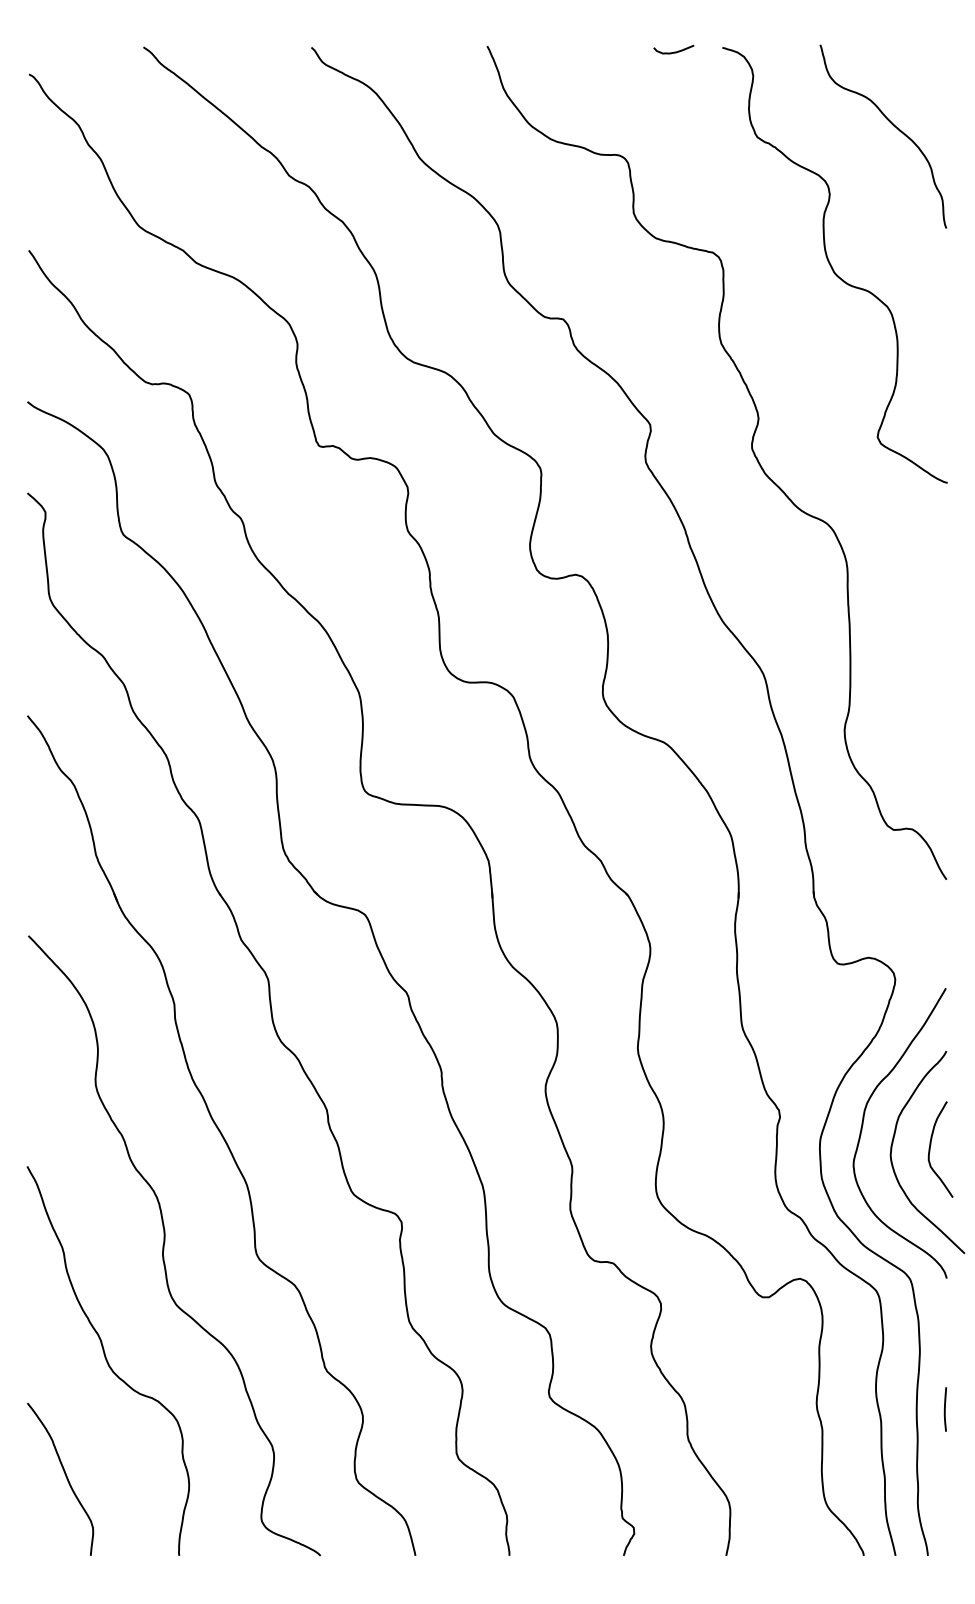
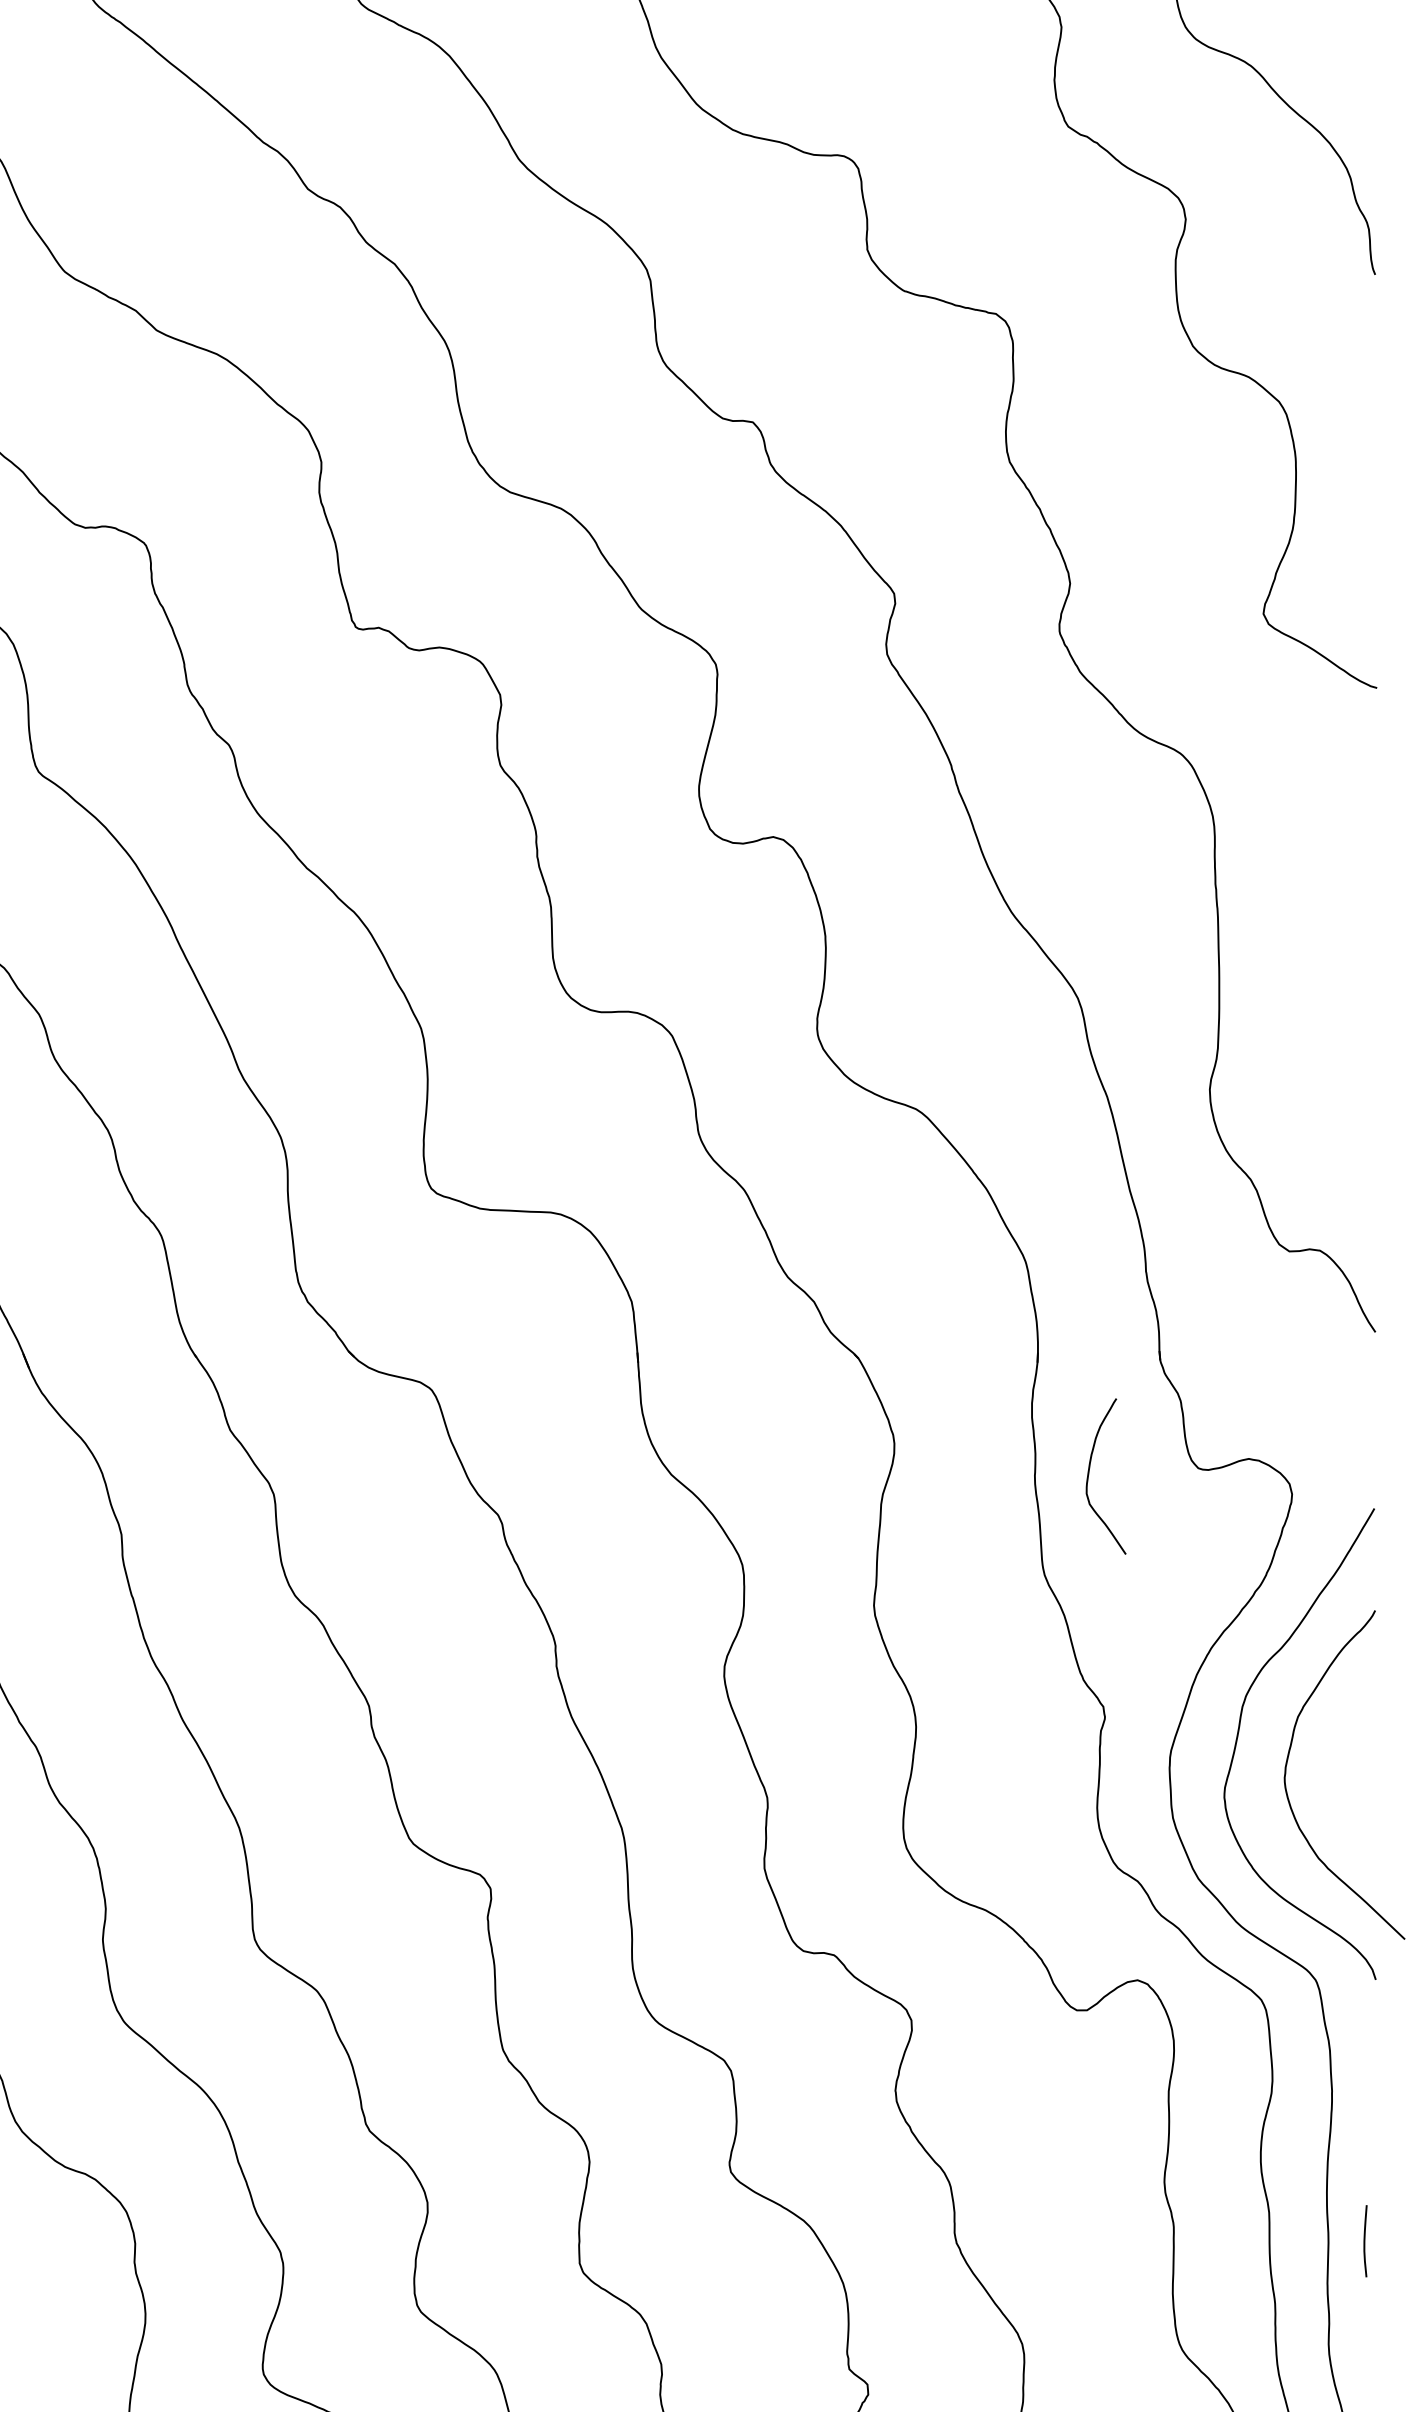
curve: (931, 1145) -> (1091, 1469), moved
curve: (945, 1409) -> (1365, 2241), moved

